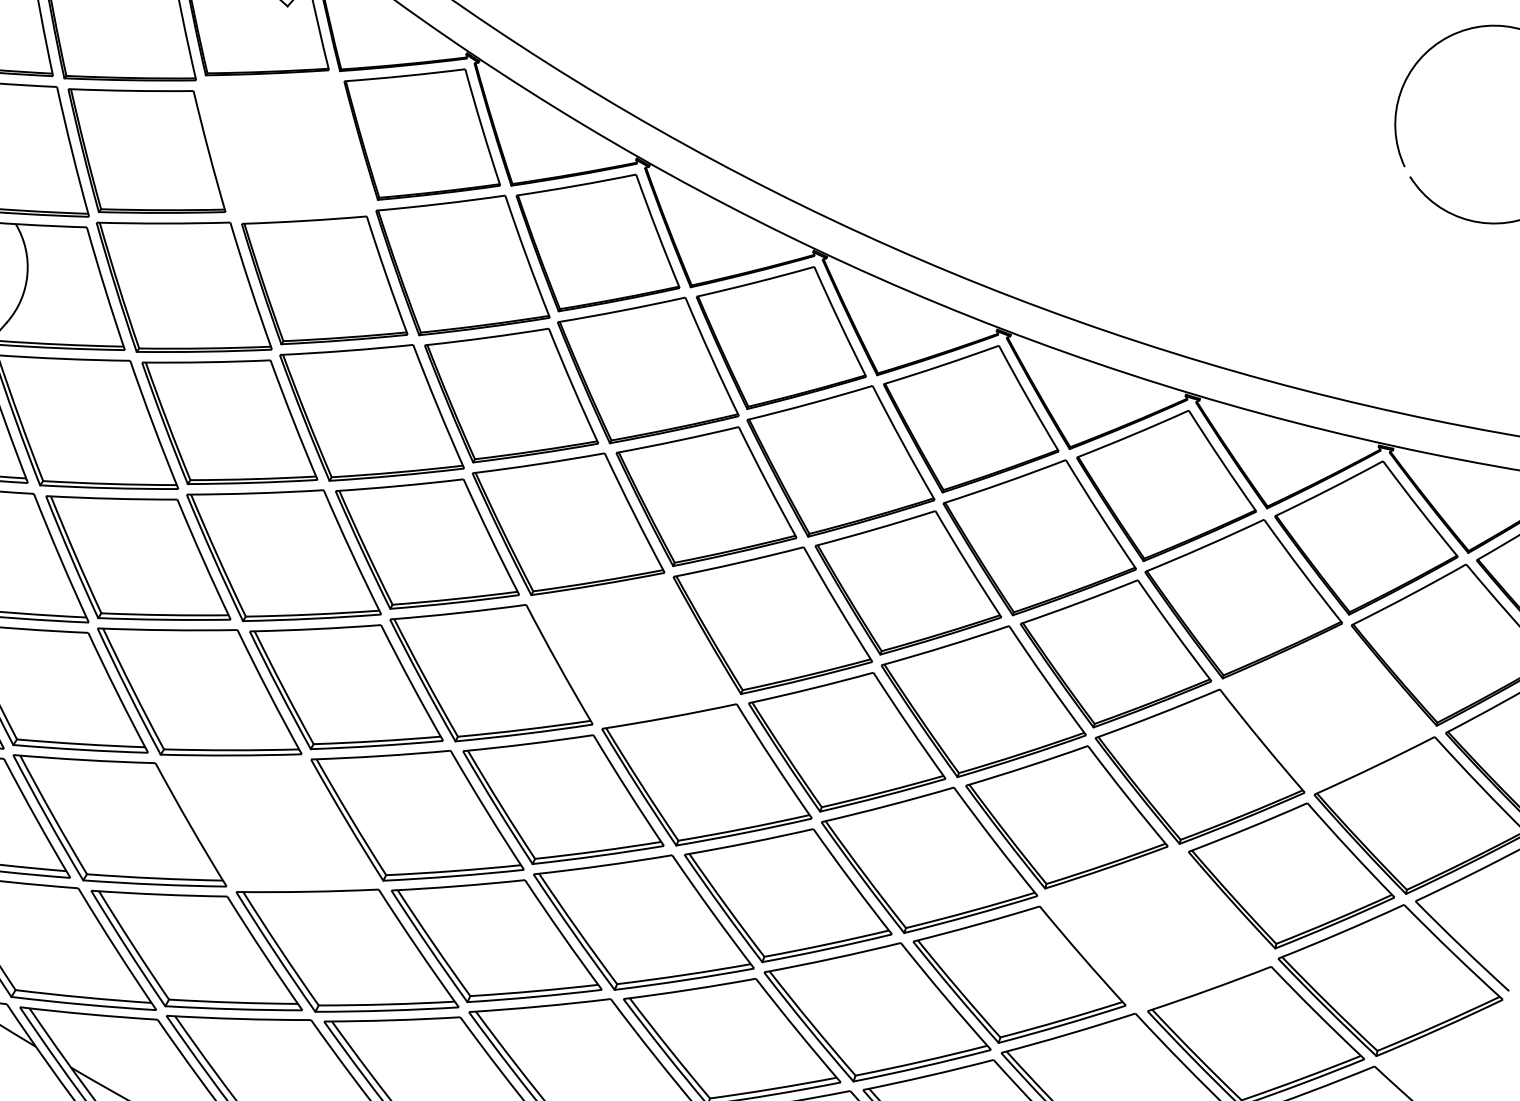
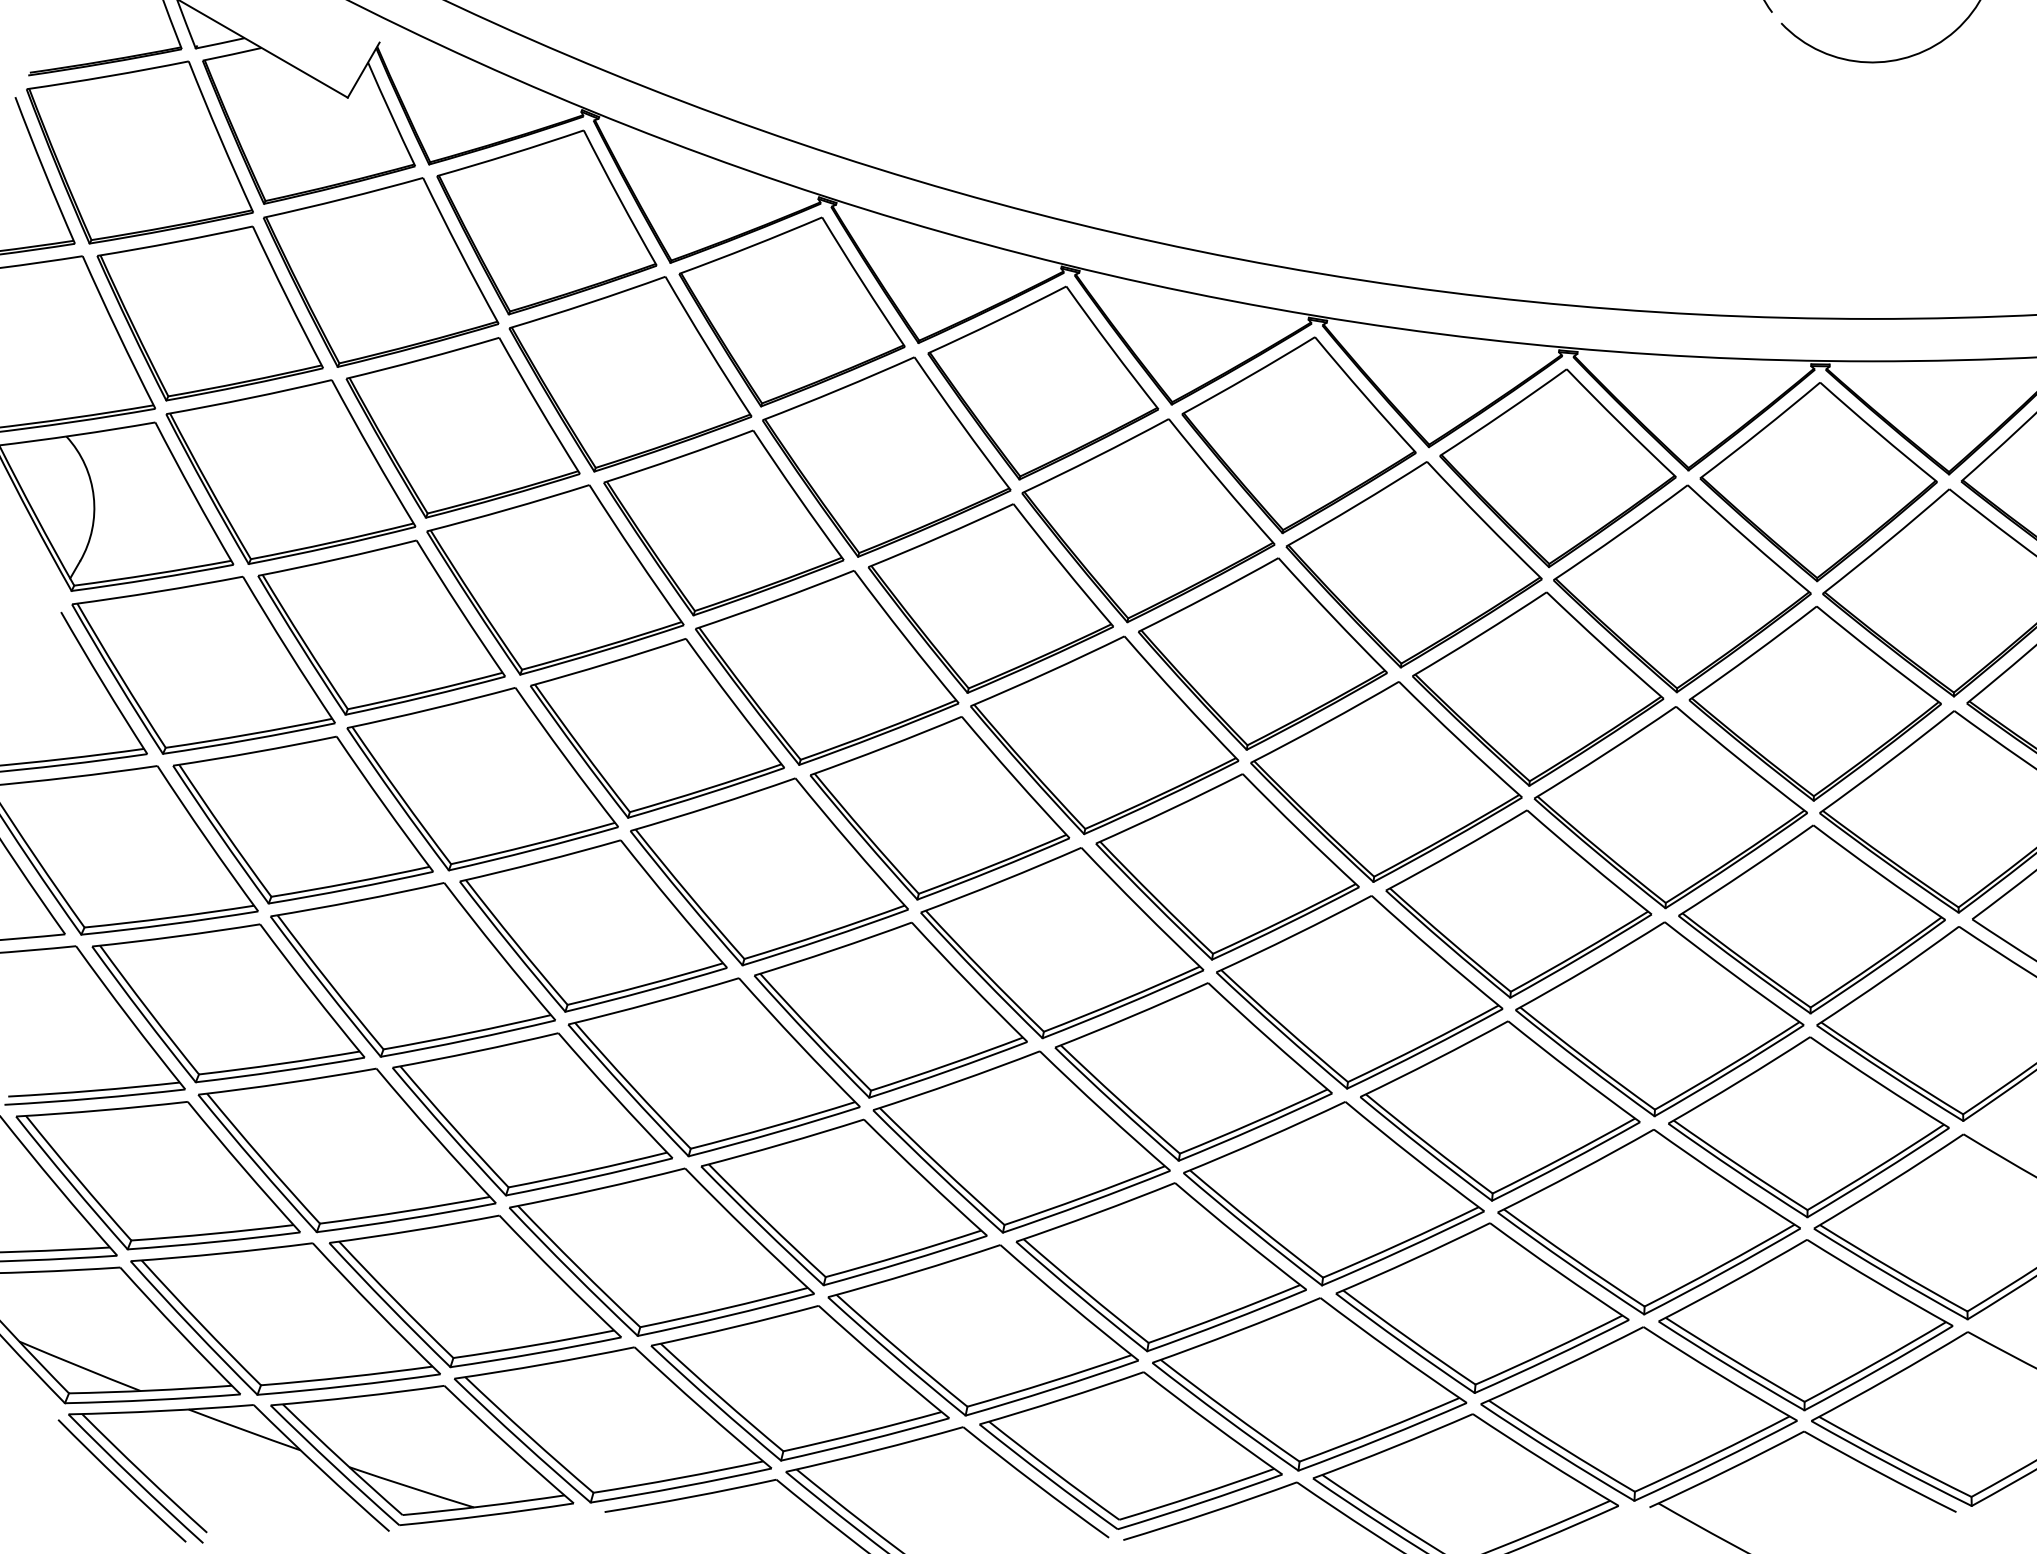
part: (285, 146) -> (380, 272), added
part: (633, 651) -> (939, 808), added
part: (1327, 708) -> (1814, 703), added
part: (269, 823) -> (532, 1114), added
part: (1157, 929) -> (1659, 1019), added

